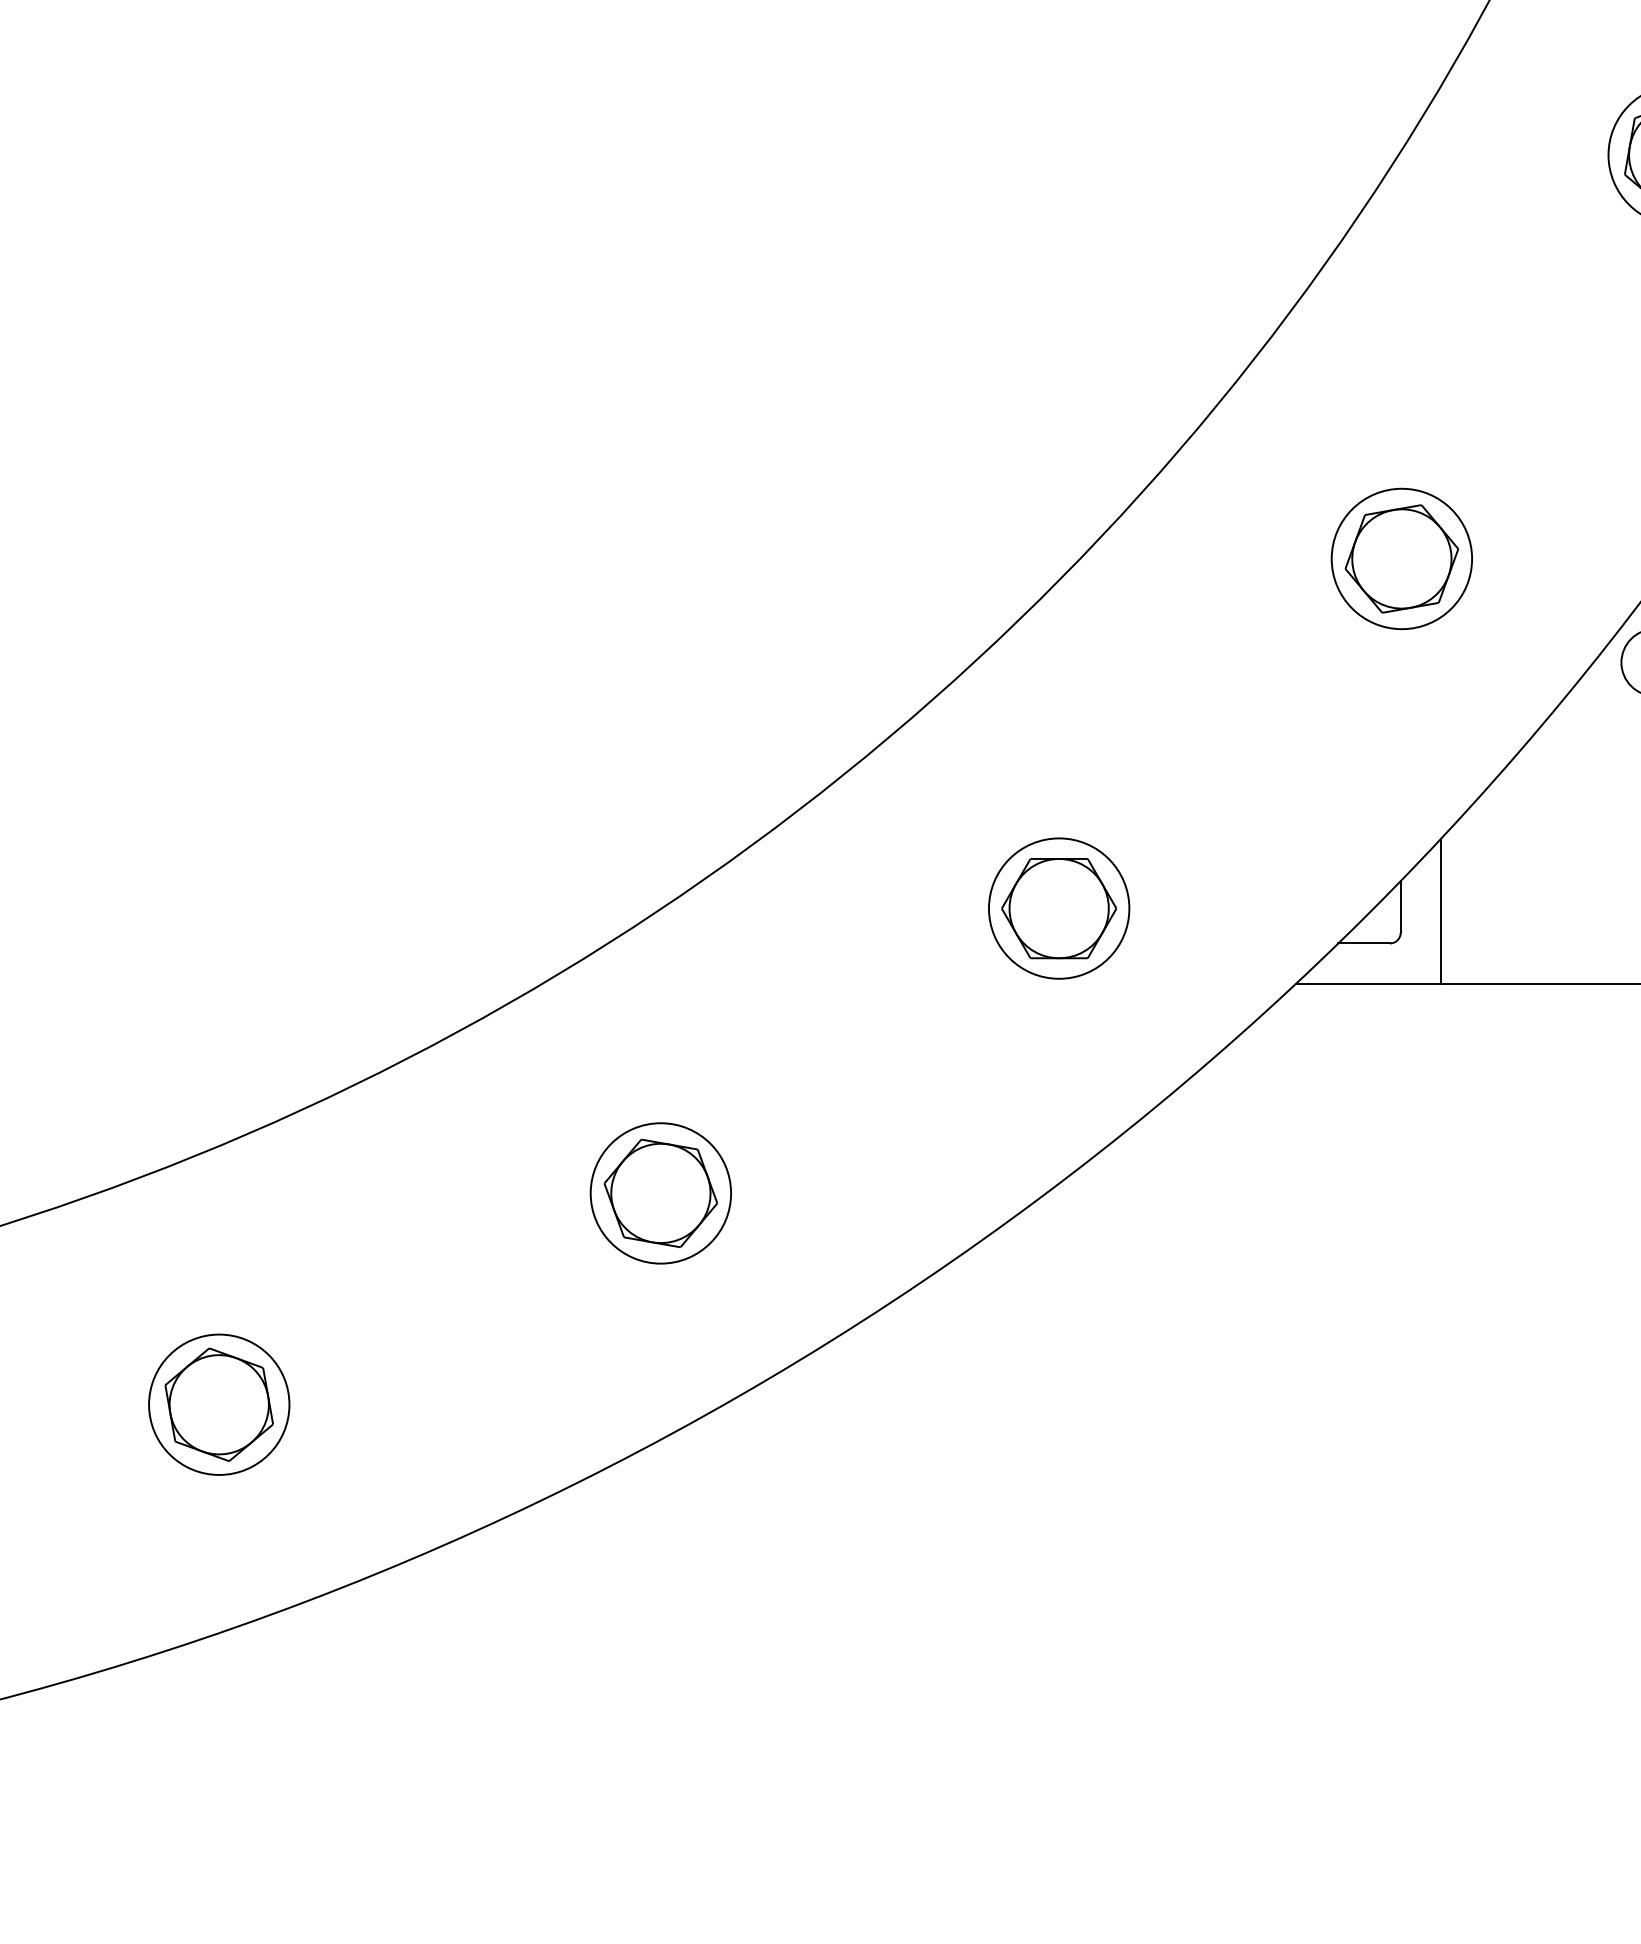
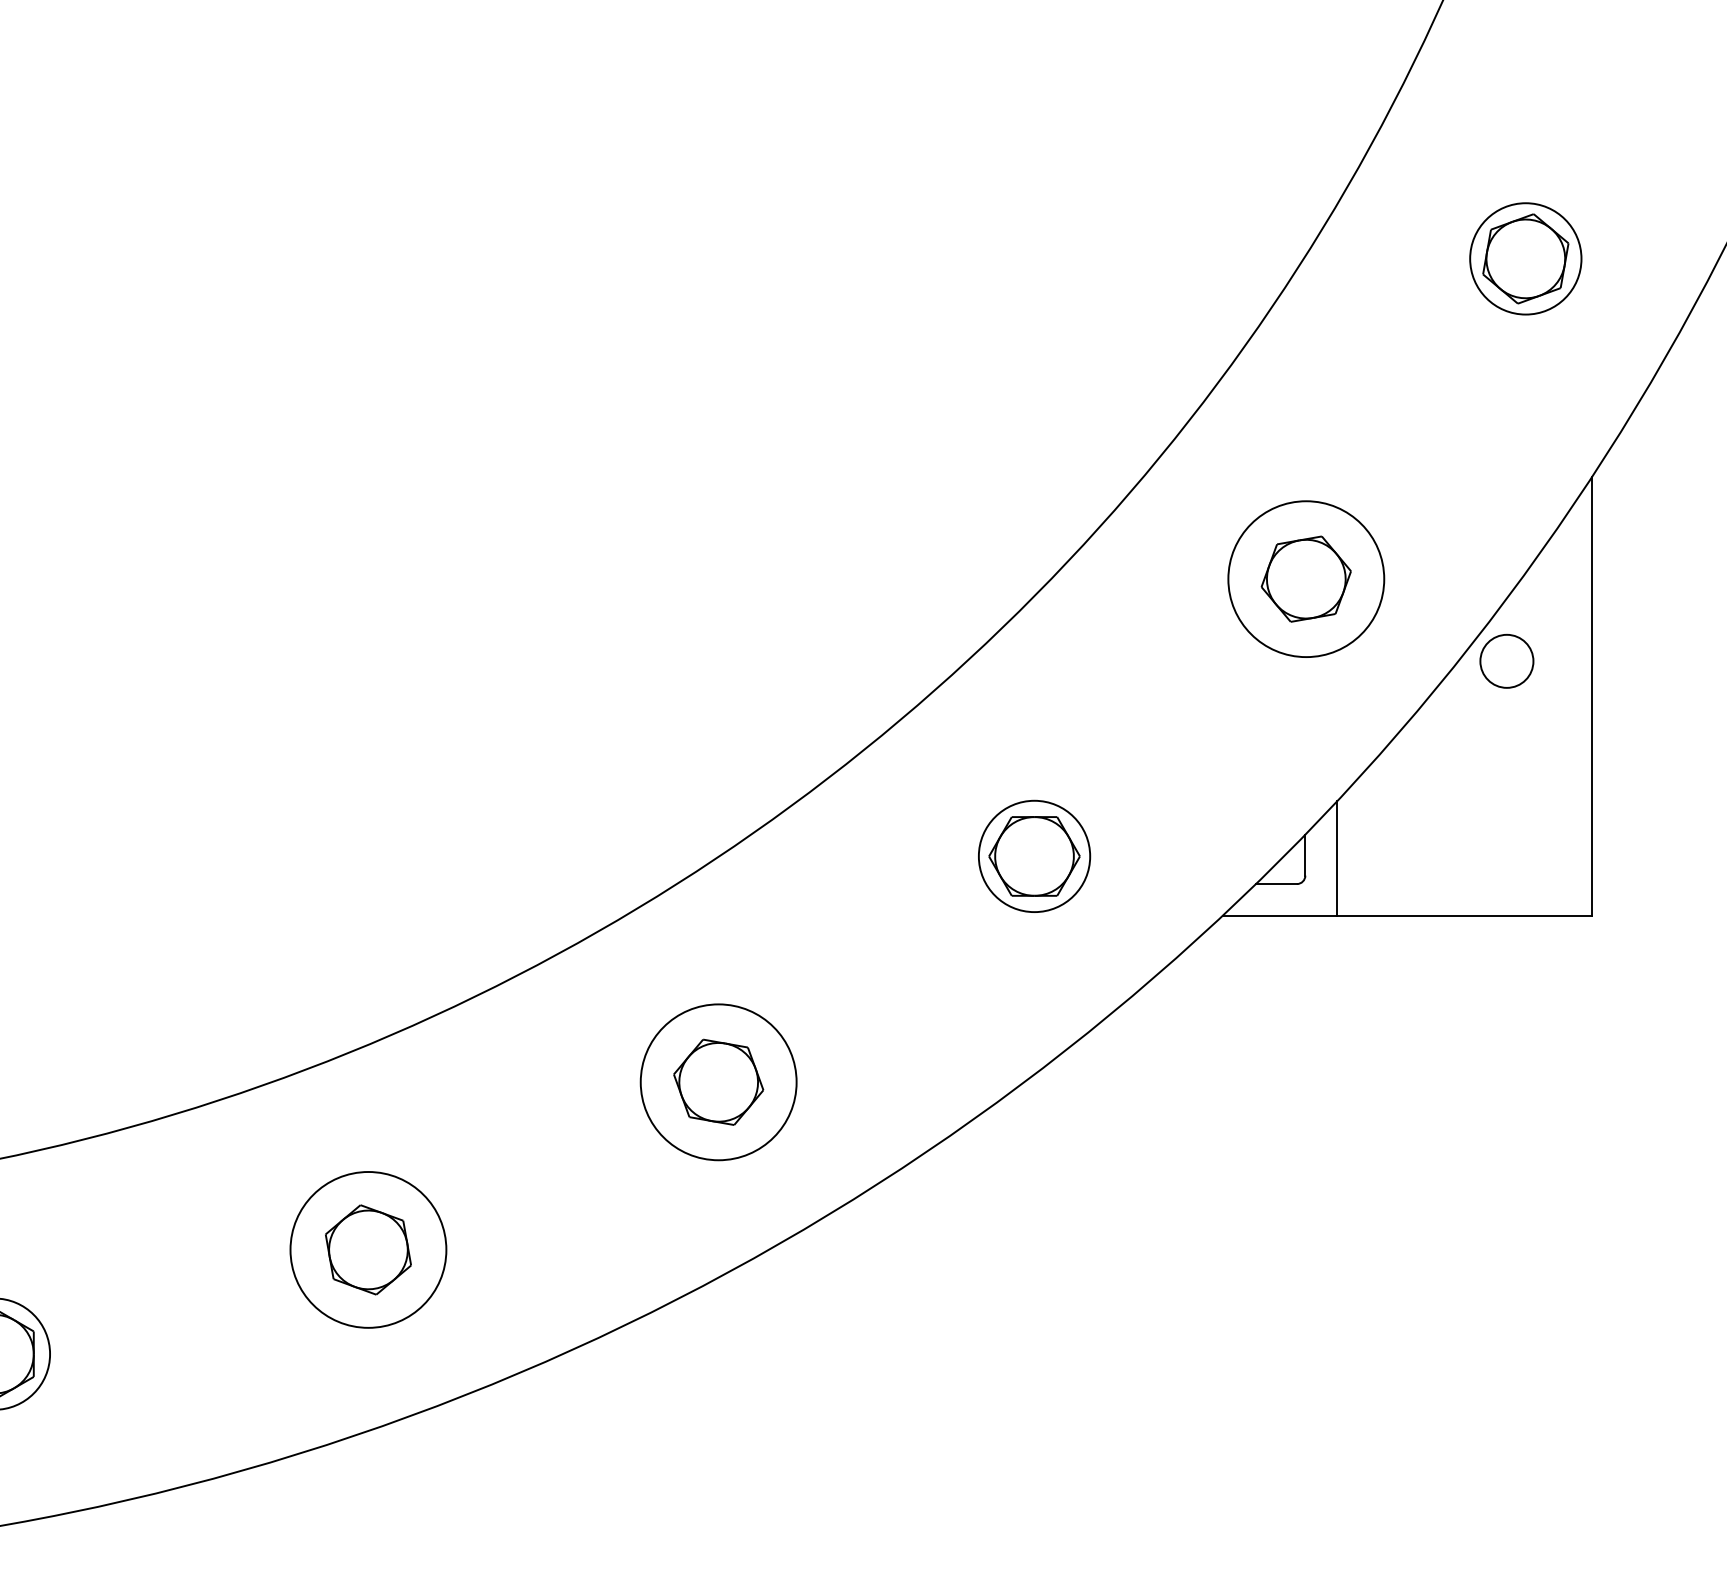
circle: (1400, 558) -> (1305, 578), size x1.4
circle: (660, 1193) -> (718, 1082), size x1.4
circle: (219, 1404) -> (368, 1249), size x1.4

